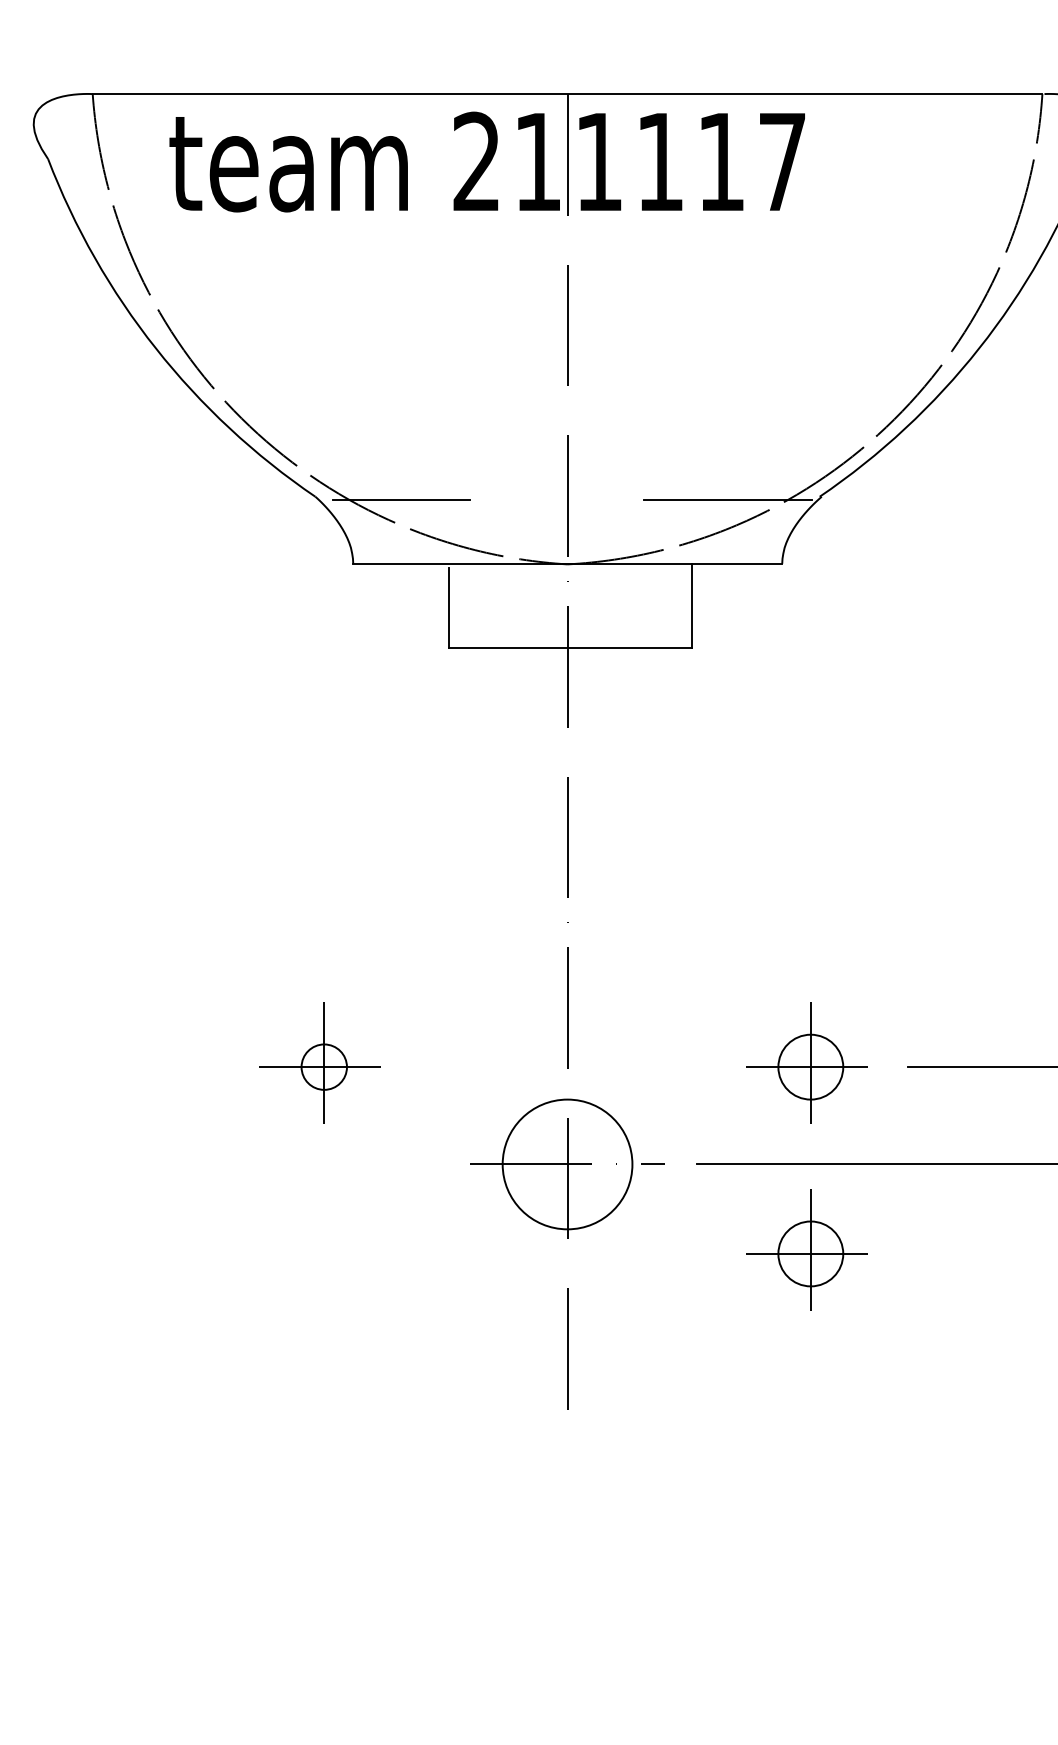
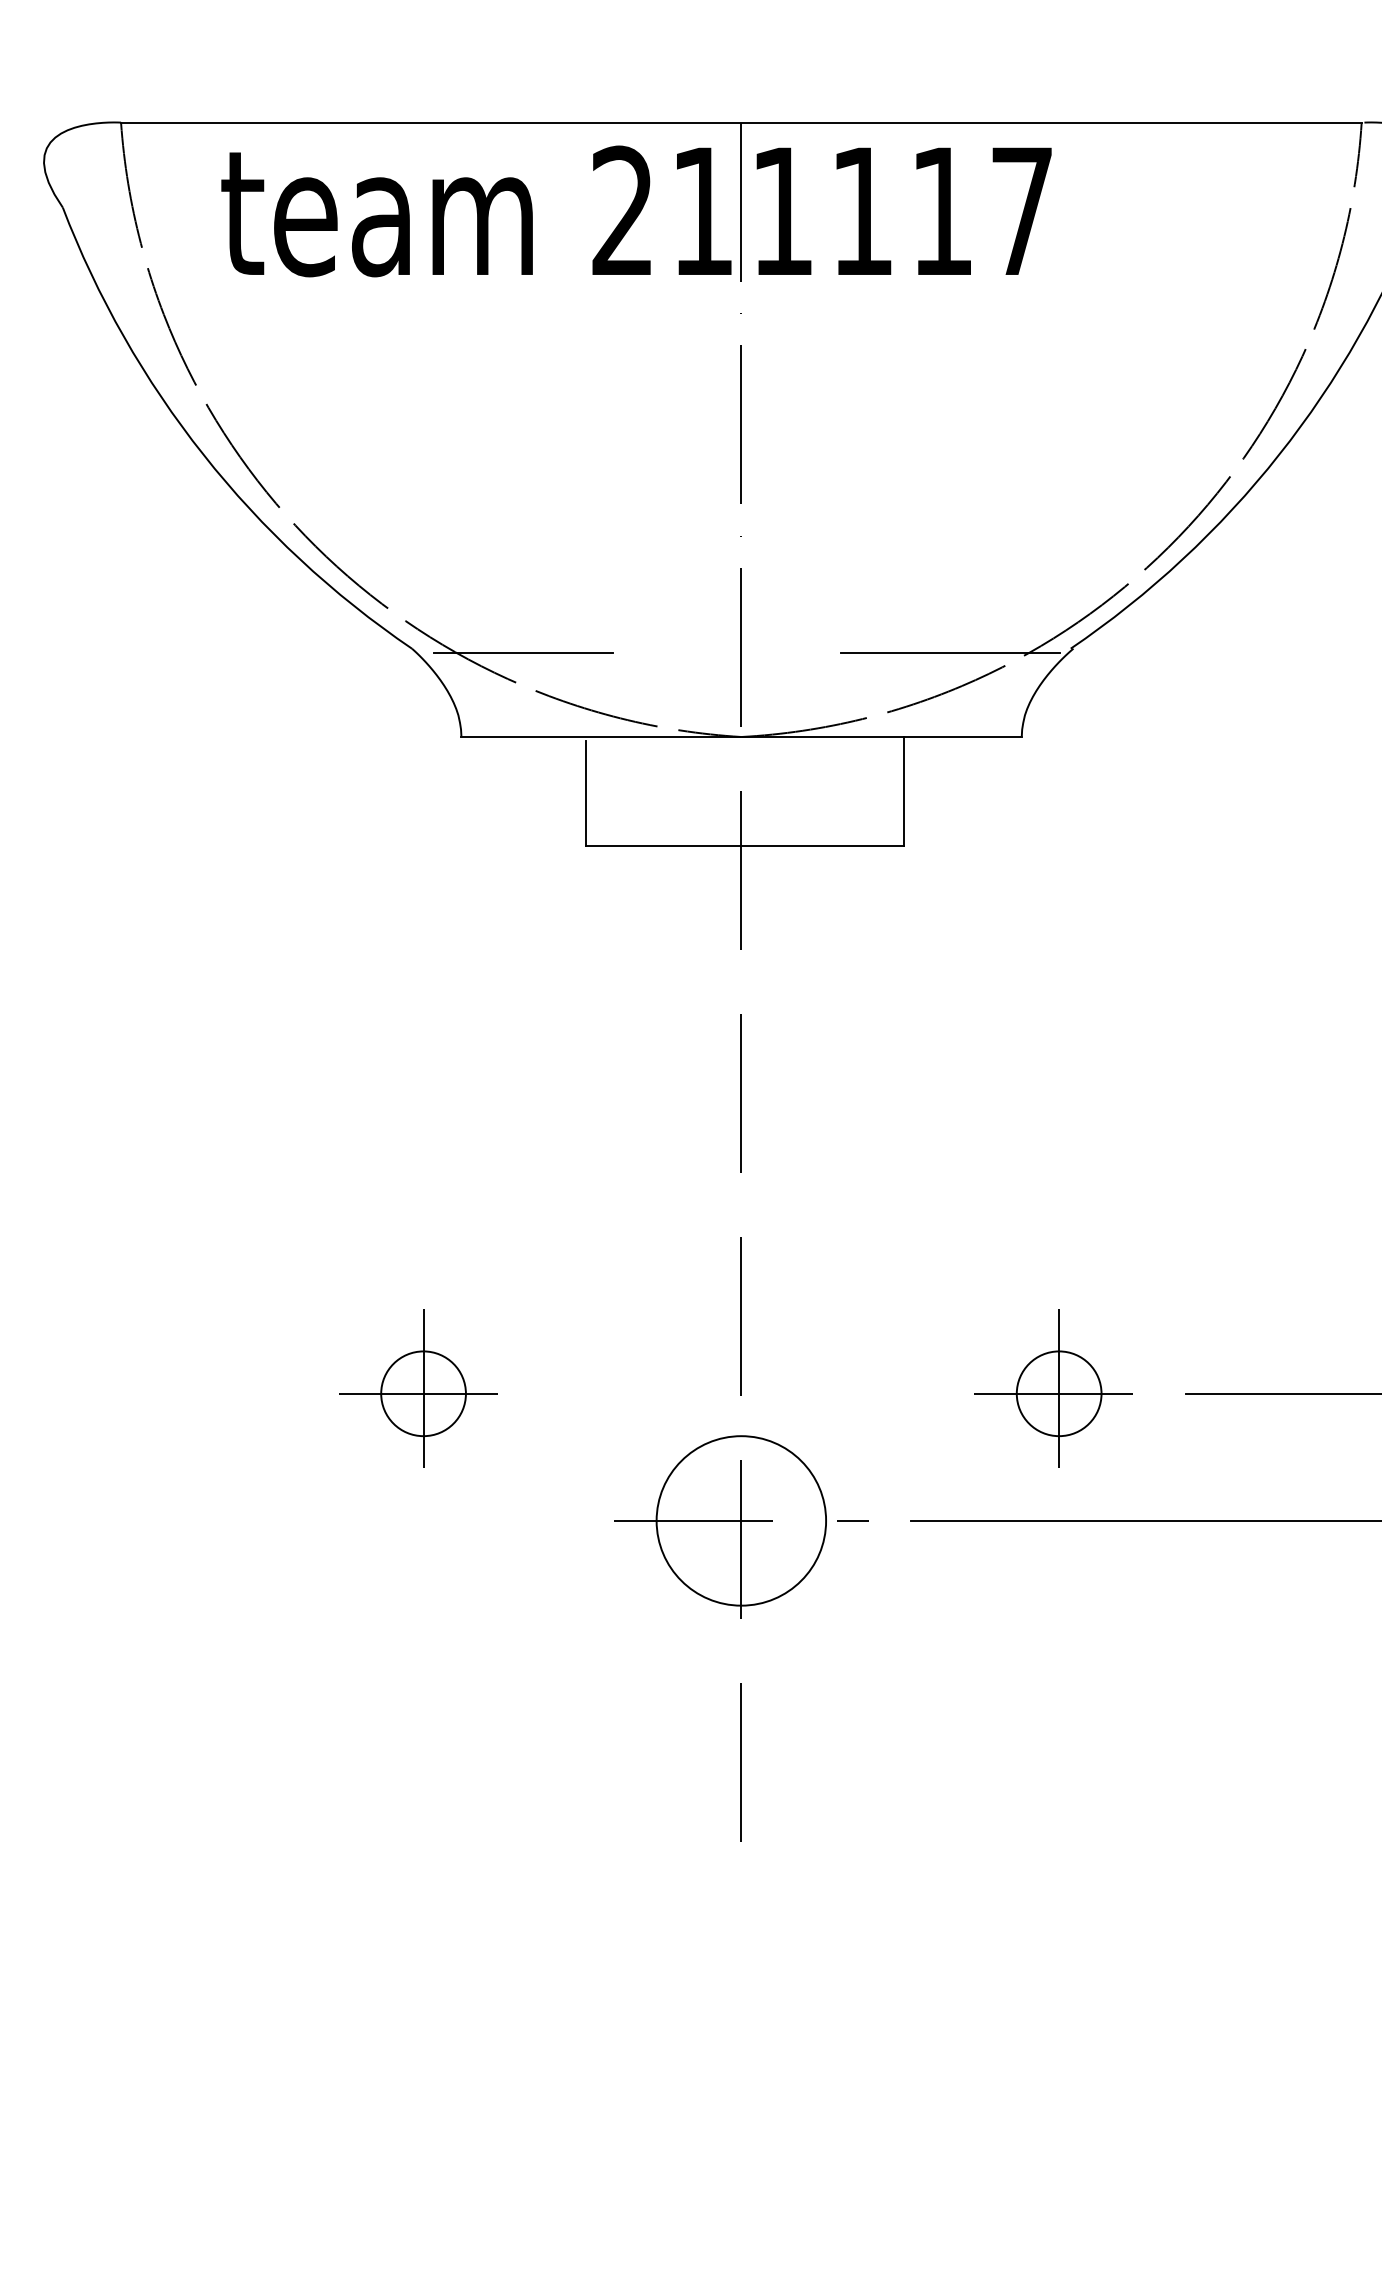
circle: (324, 1066) -> (423, 1393), size x1.43
part: (806, 1249) -> (1053, 1632), removed

